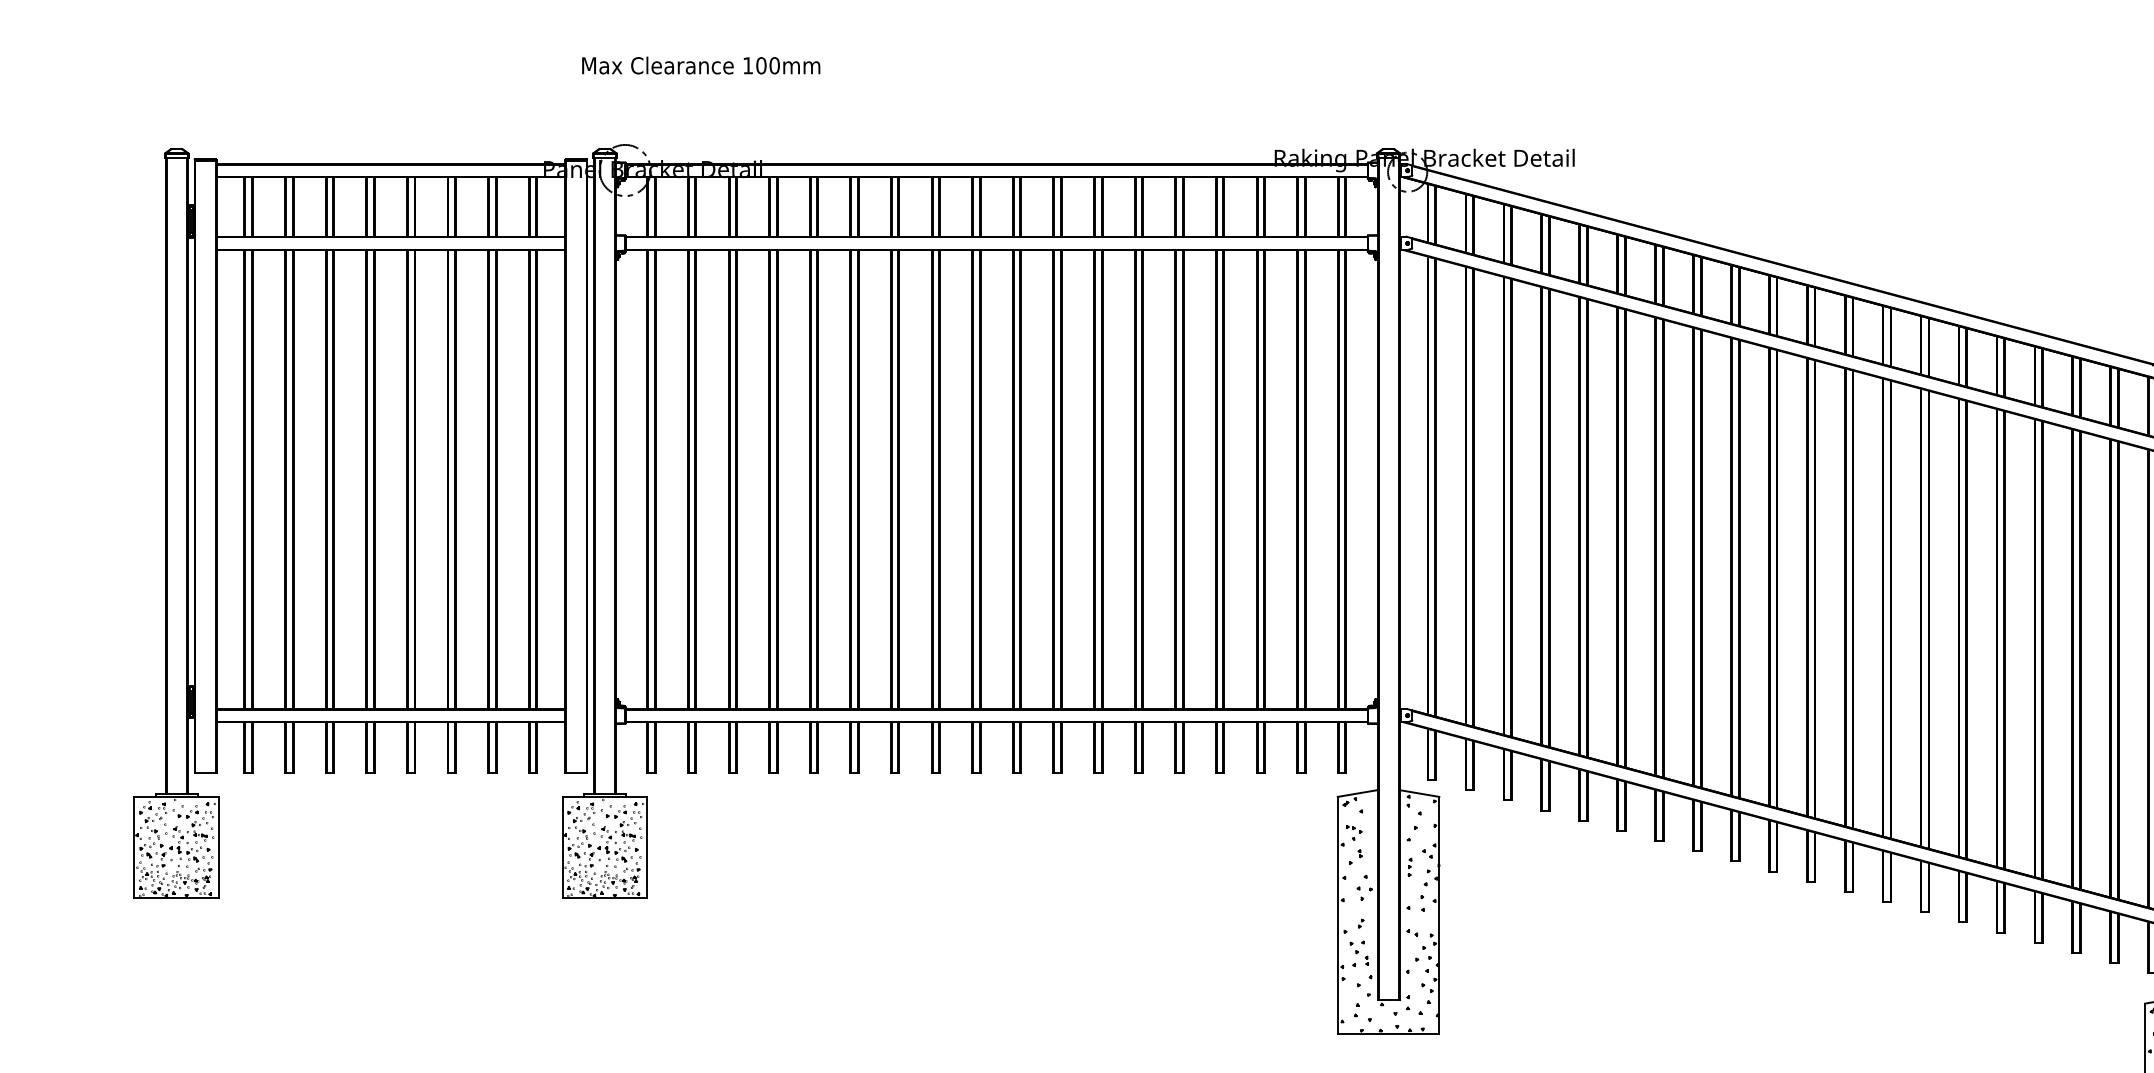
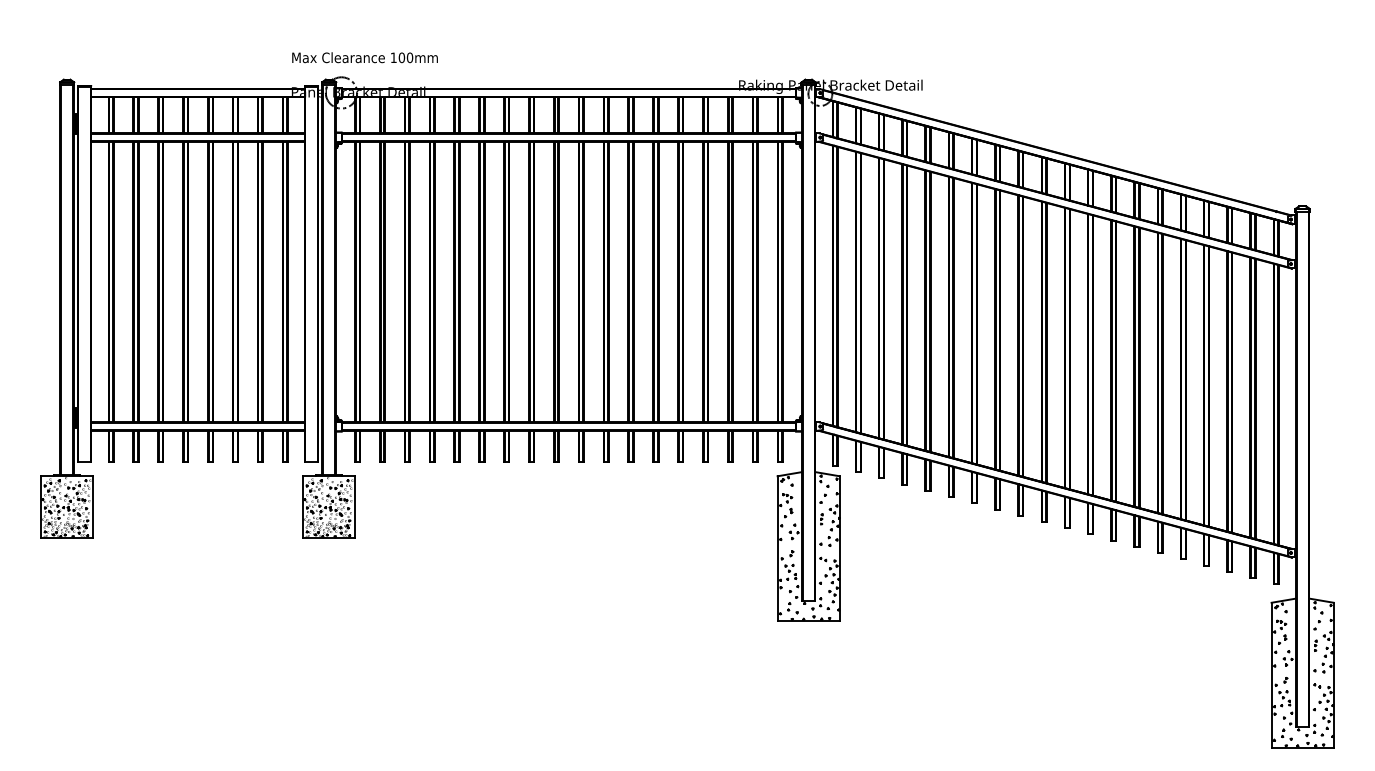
text: (700, 65) -> (364, 57), moved

